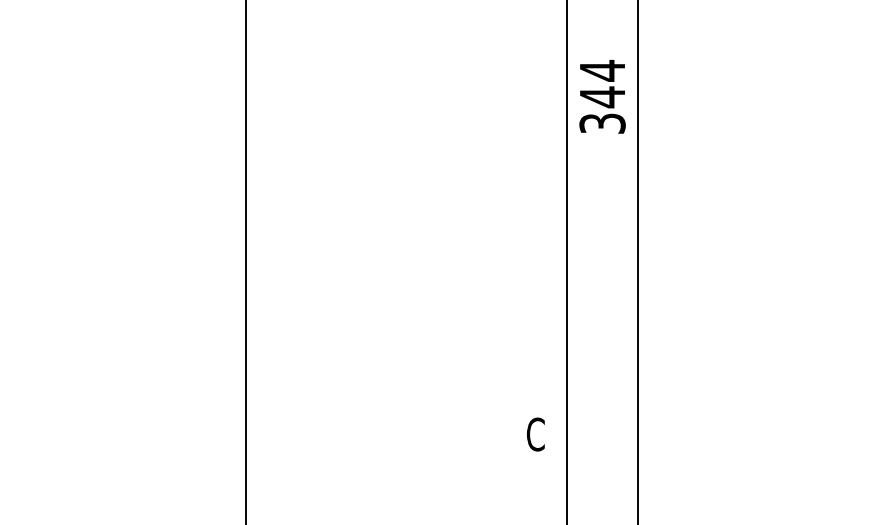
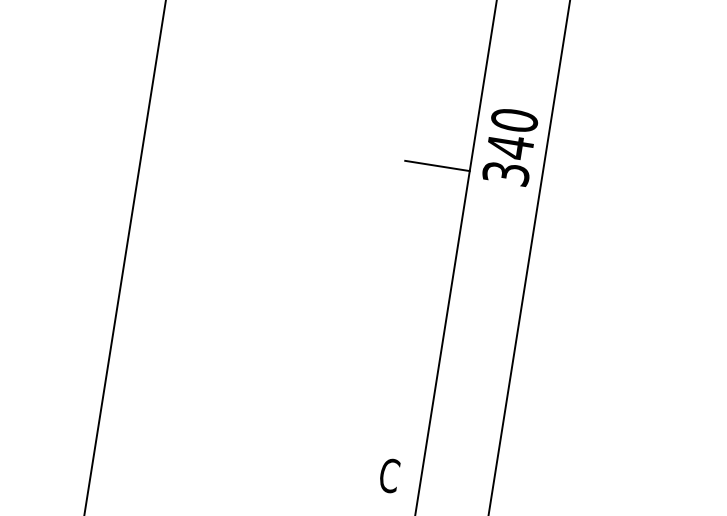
text: (602, 70) -> (514, 120), 344 -> 340
line: (534, 126) -> (437, 165), added

